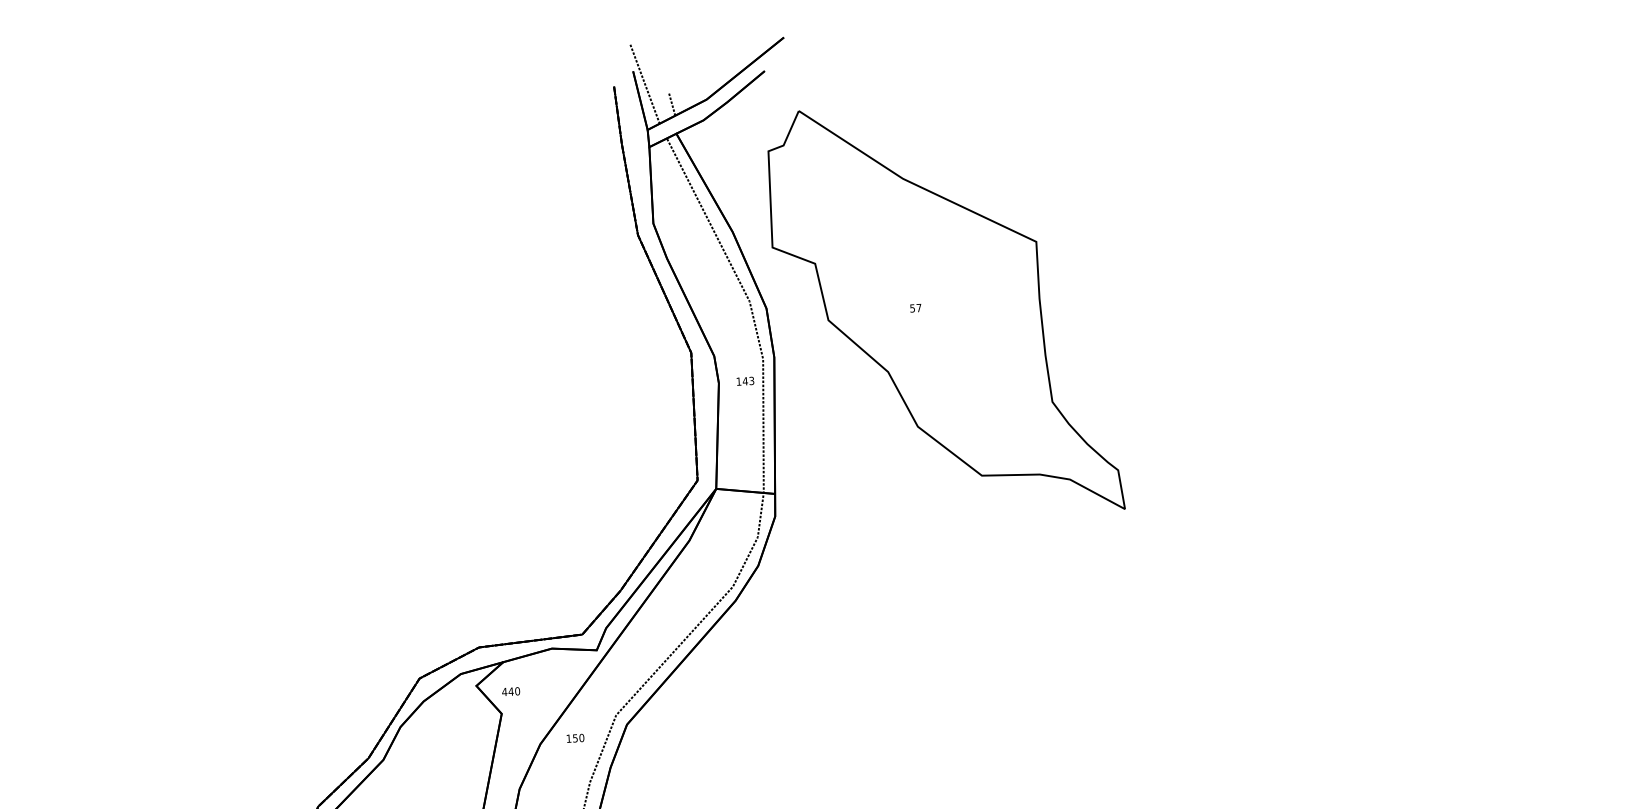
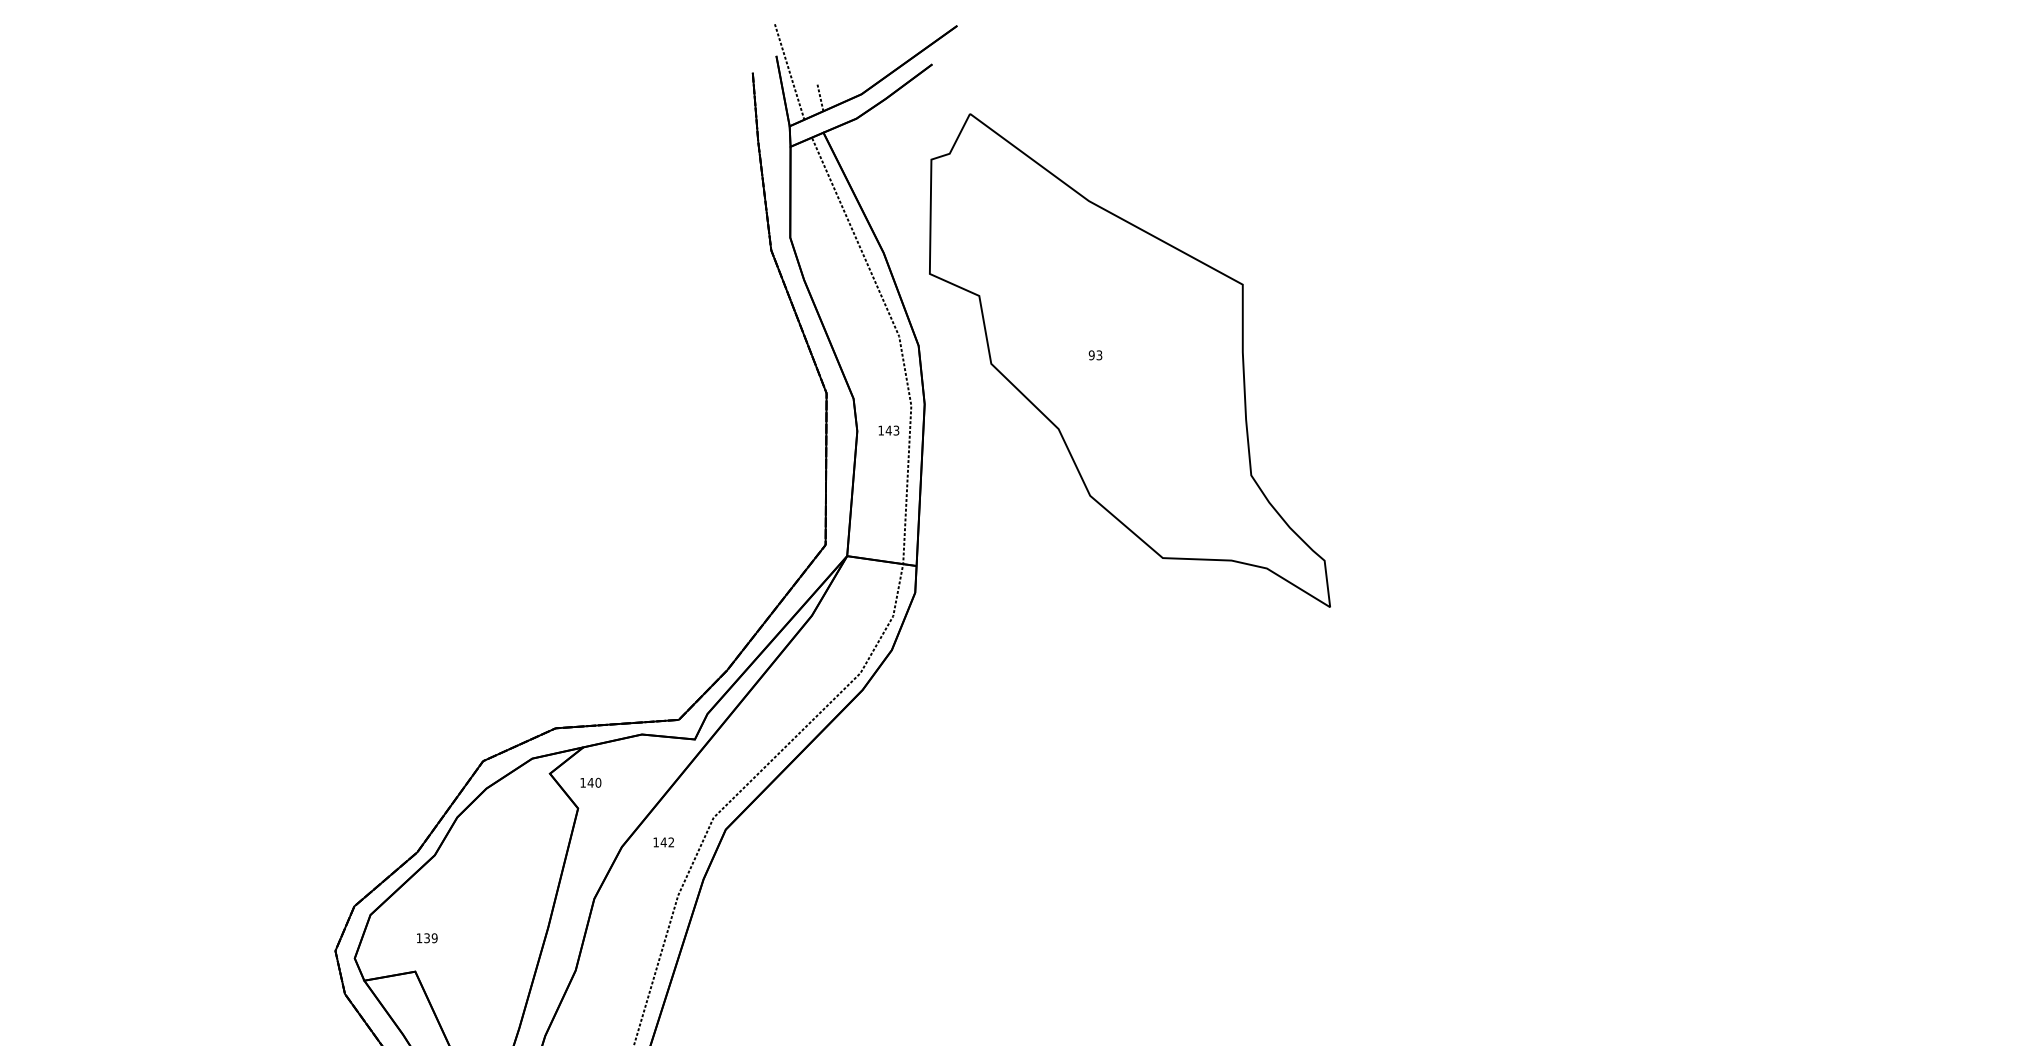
text: (915, 308) -> (1095, 355), 57 -> 93
text: (505, 691) -> (583, 782), 440 -> 140
text: (578, 738) -> (667, 842), 150 -> 142

